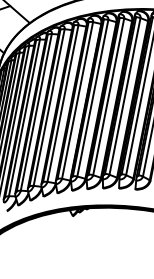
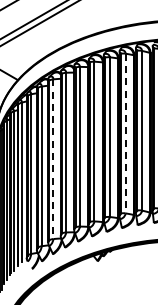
line: (124, 96) -> (125, 133), solid -> dashed
line: (49, 107) -> (53, 159), solid -> dashed

